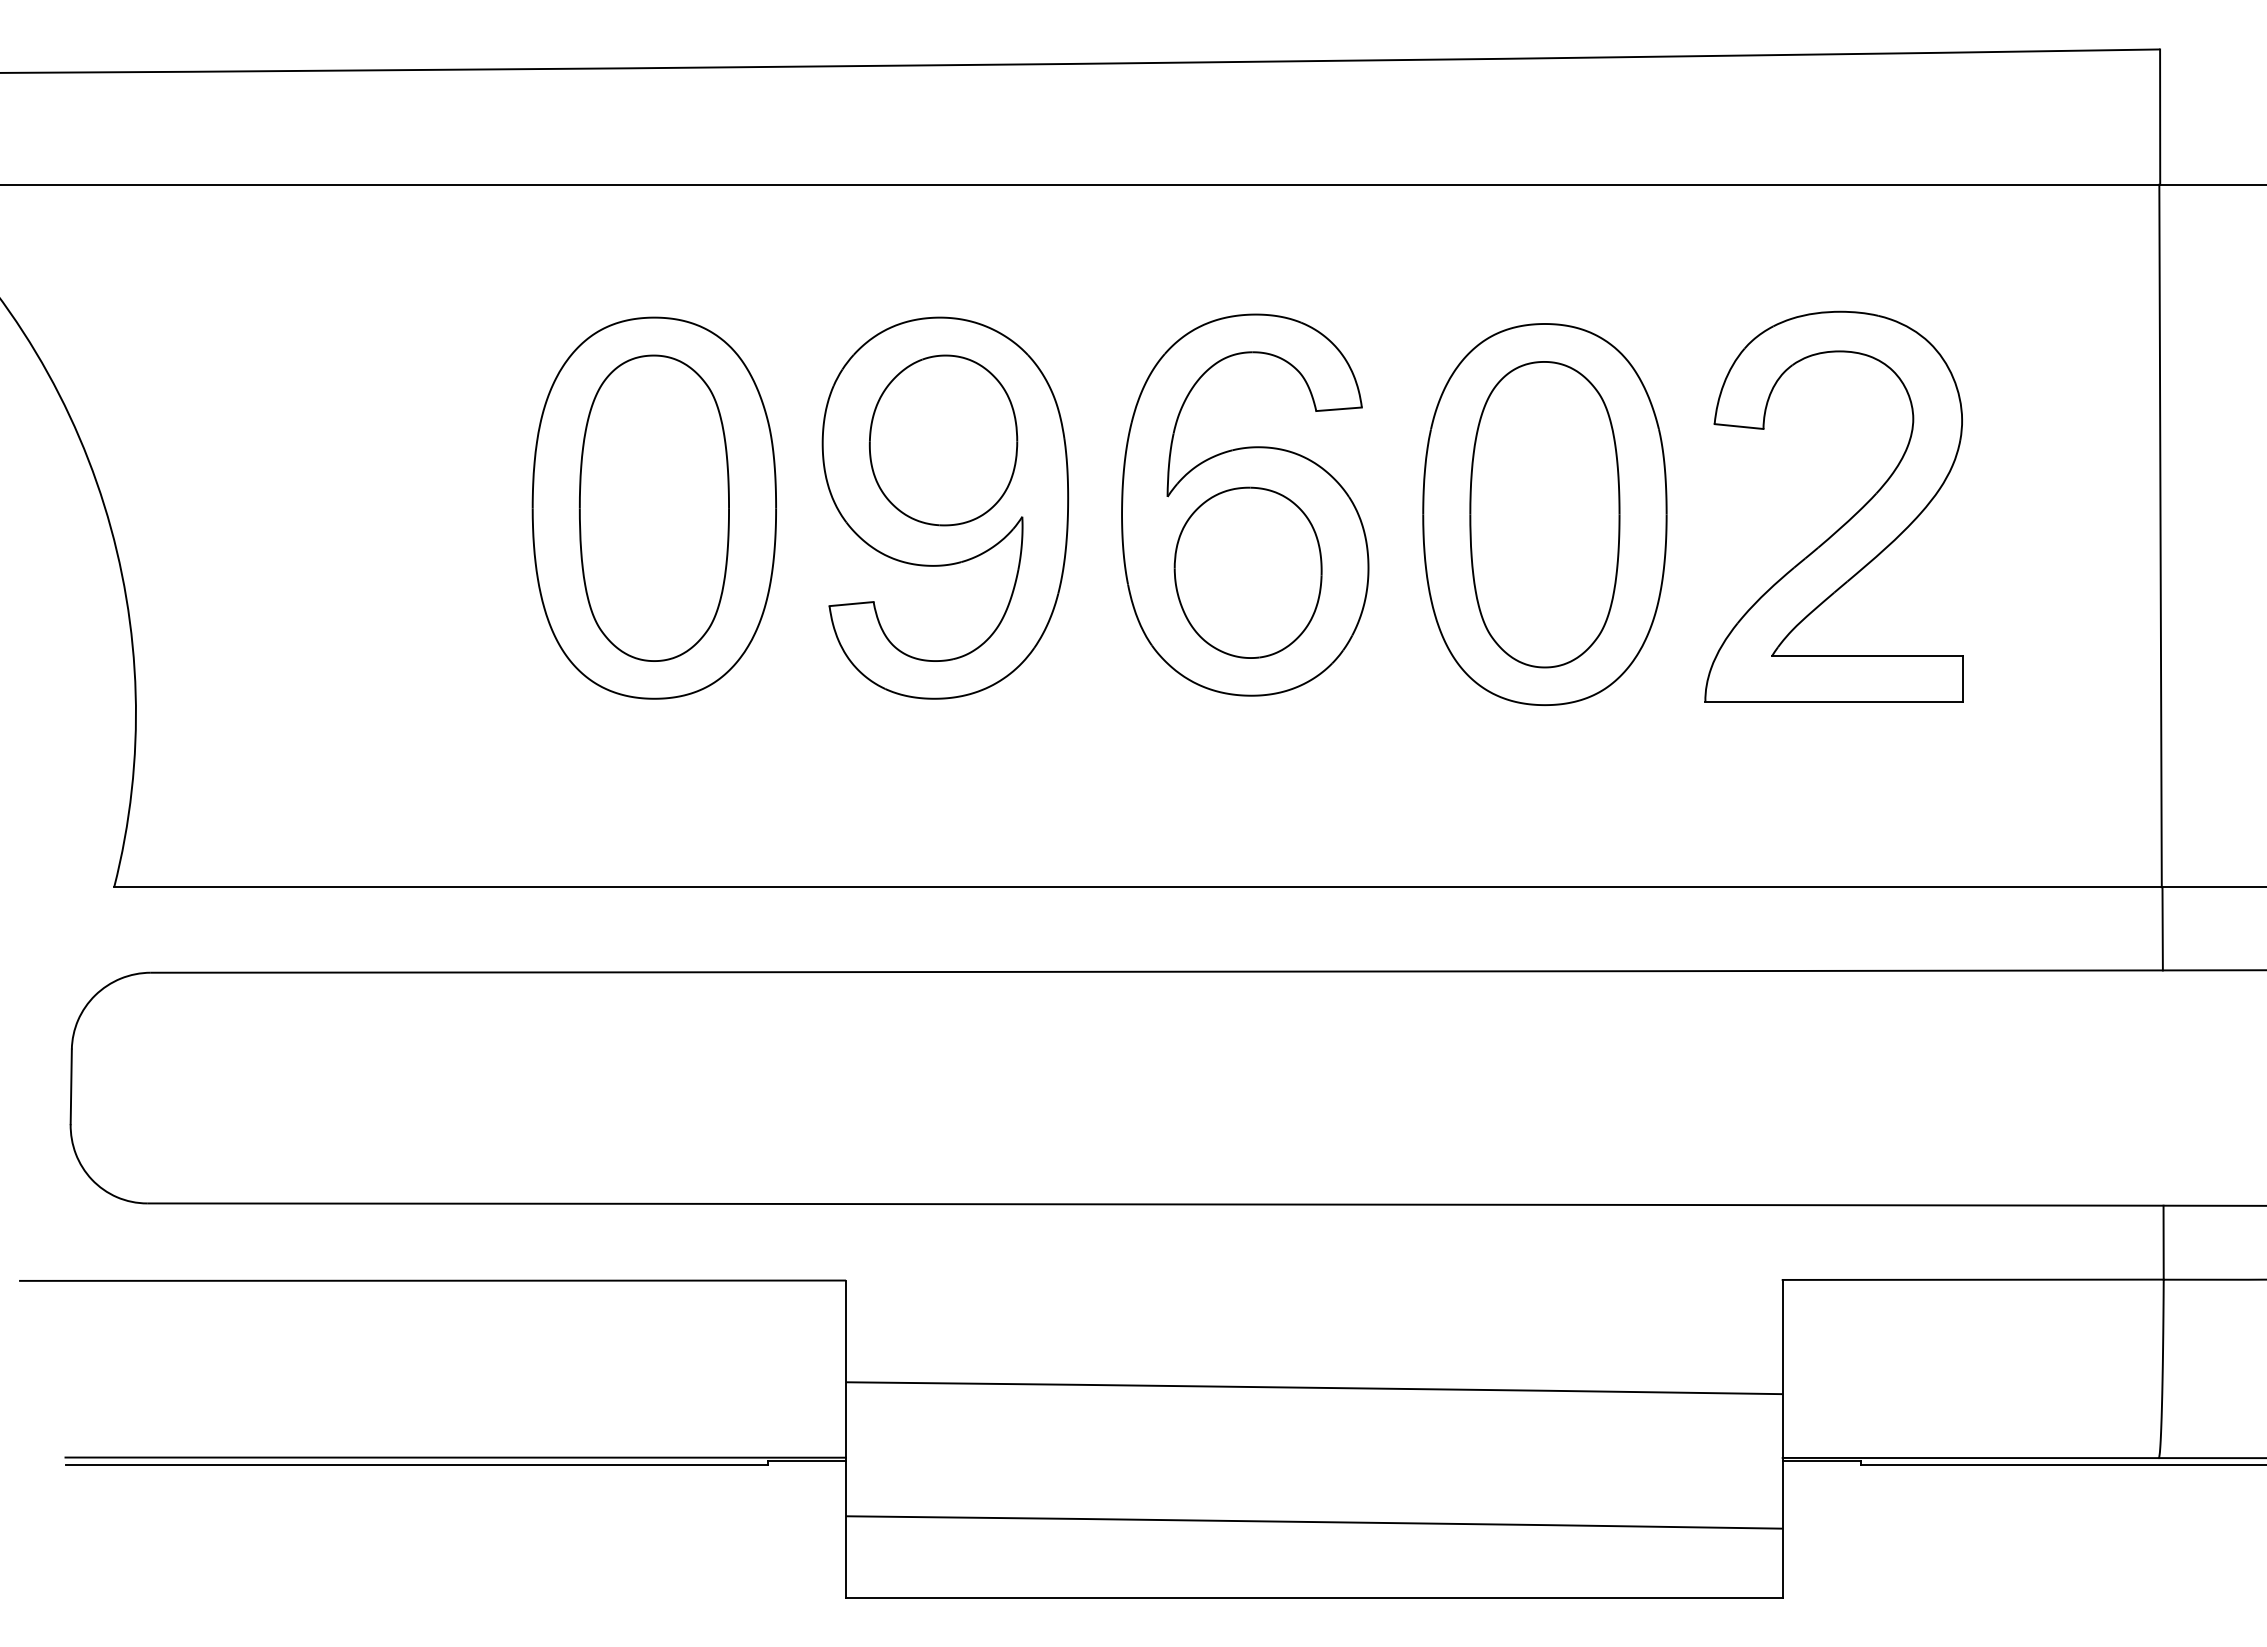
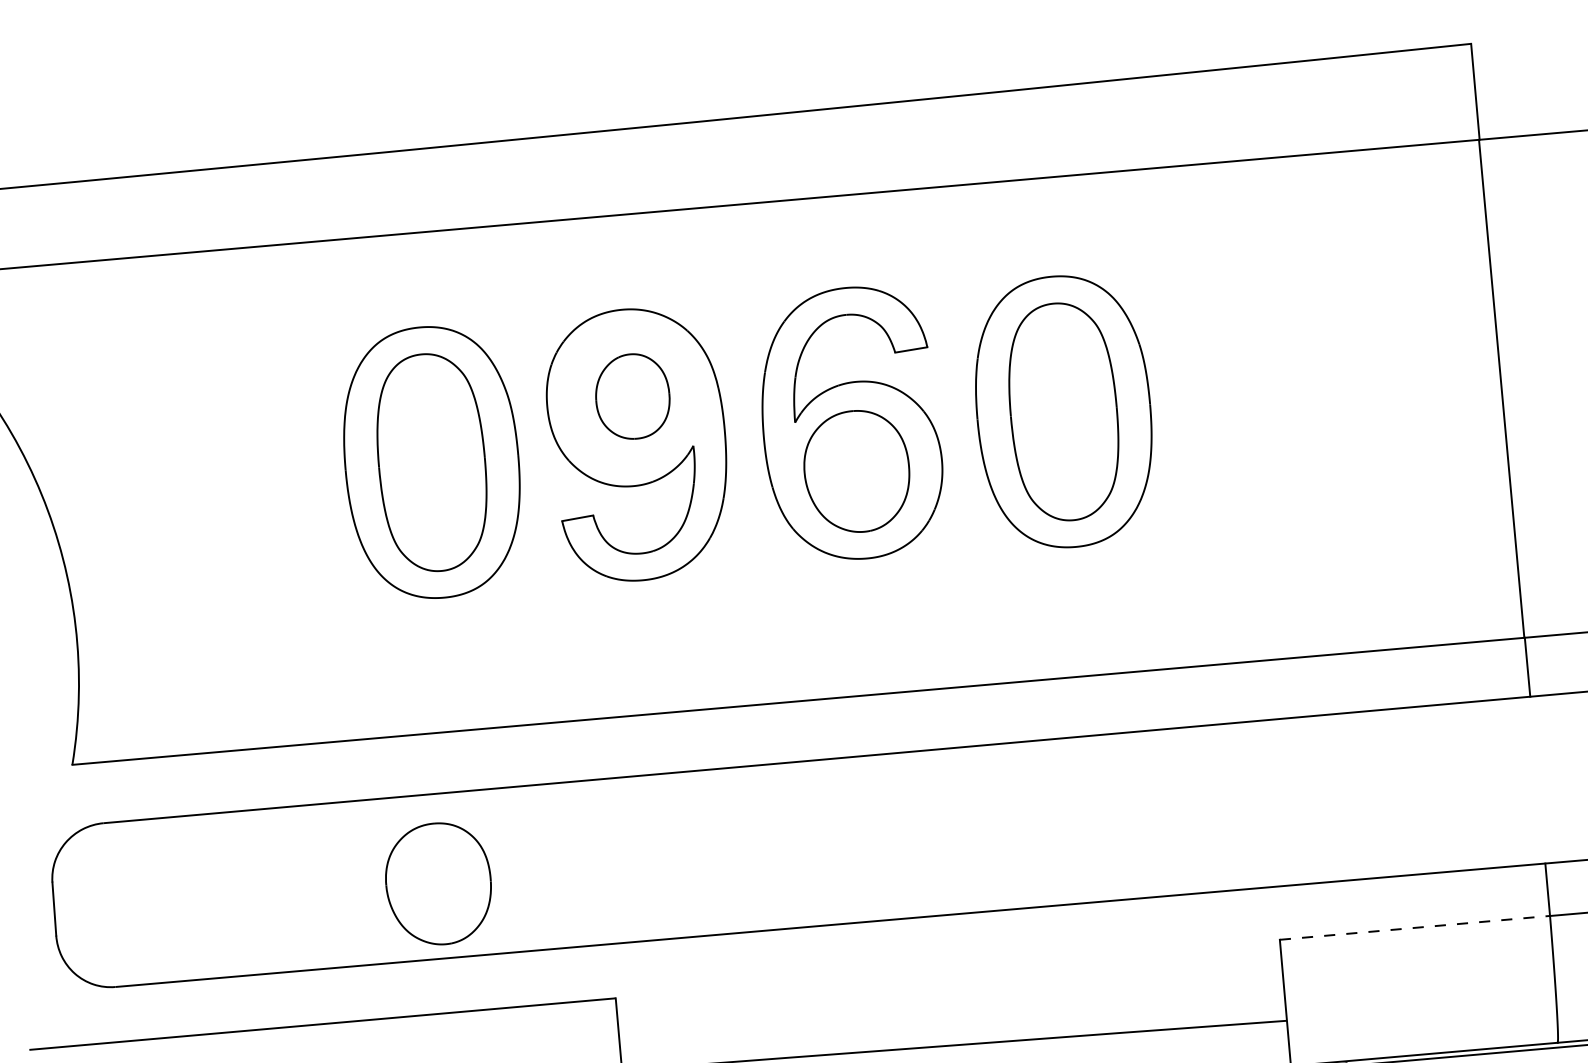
part: (943, 440) -> (632, 396), size x0.7
part: (1847, 520) -> (1278, 397), removed
part: (611, 1098) -> (438, 883), added
line: (1973, 1279) -> (1415, 927), solid -> dashed

